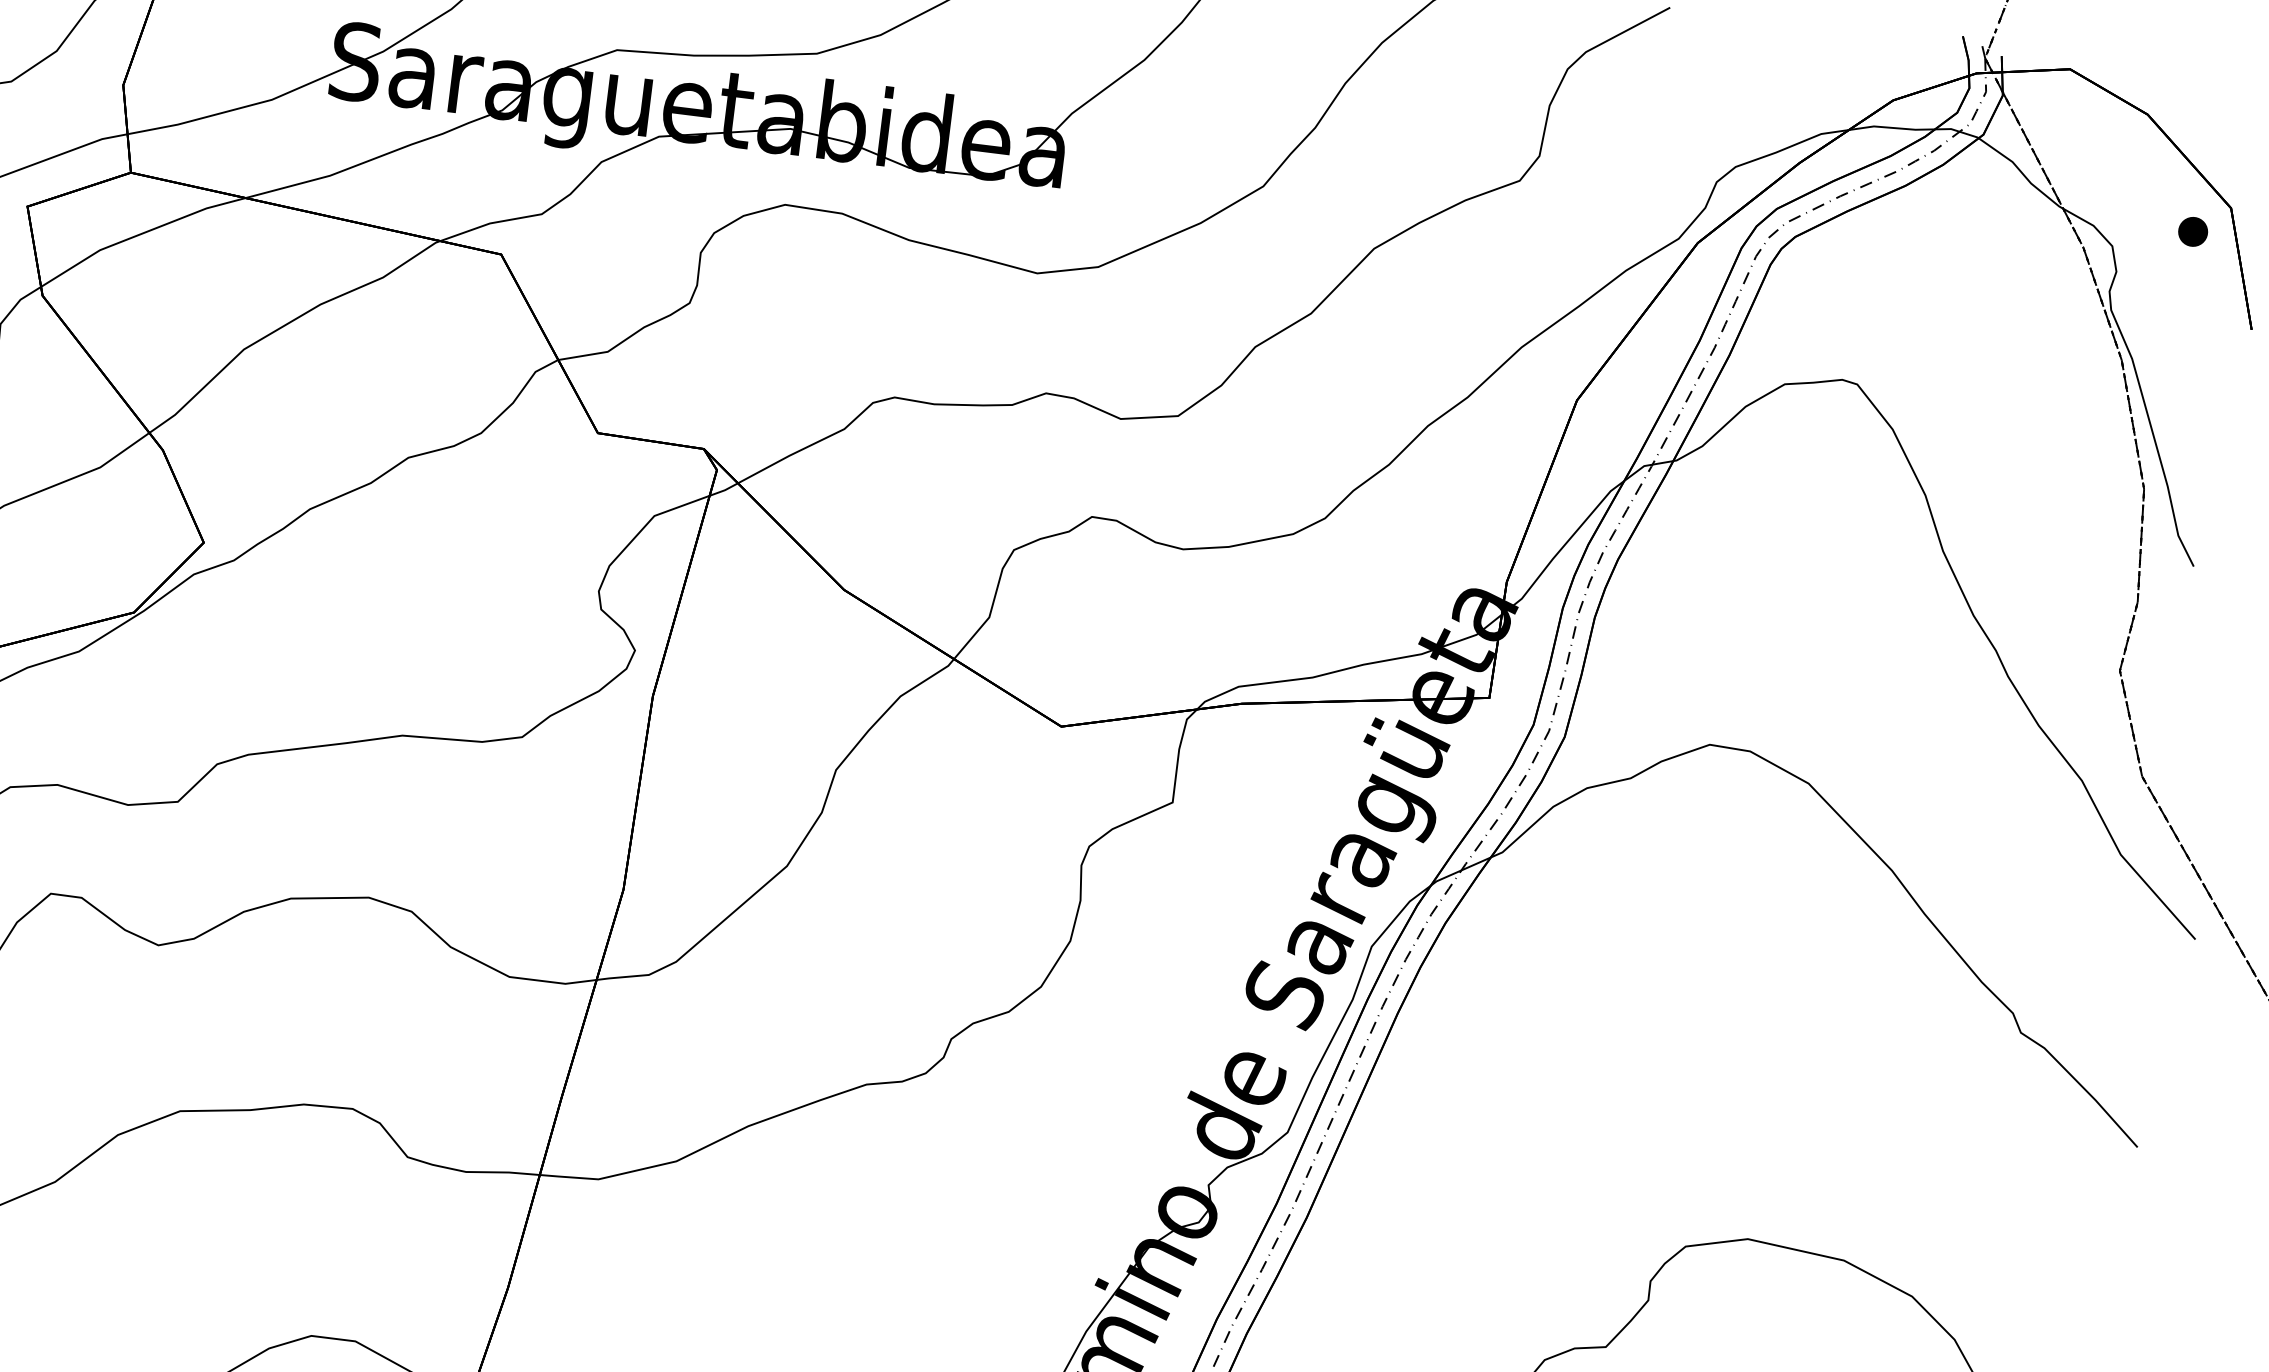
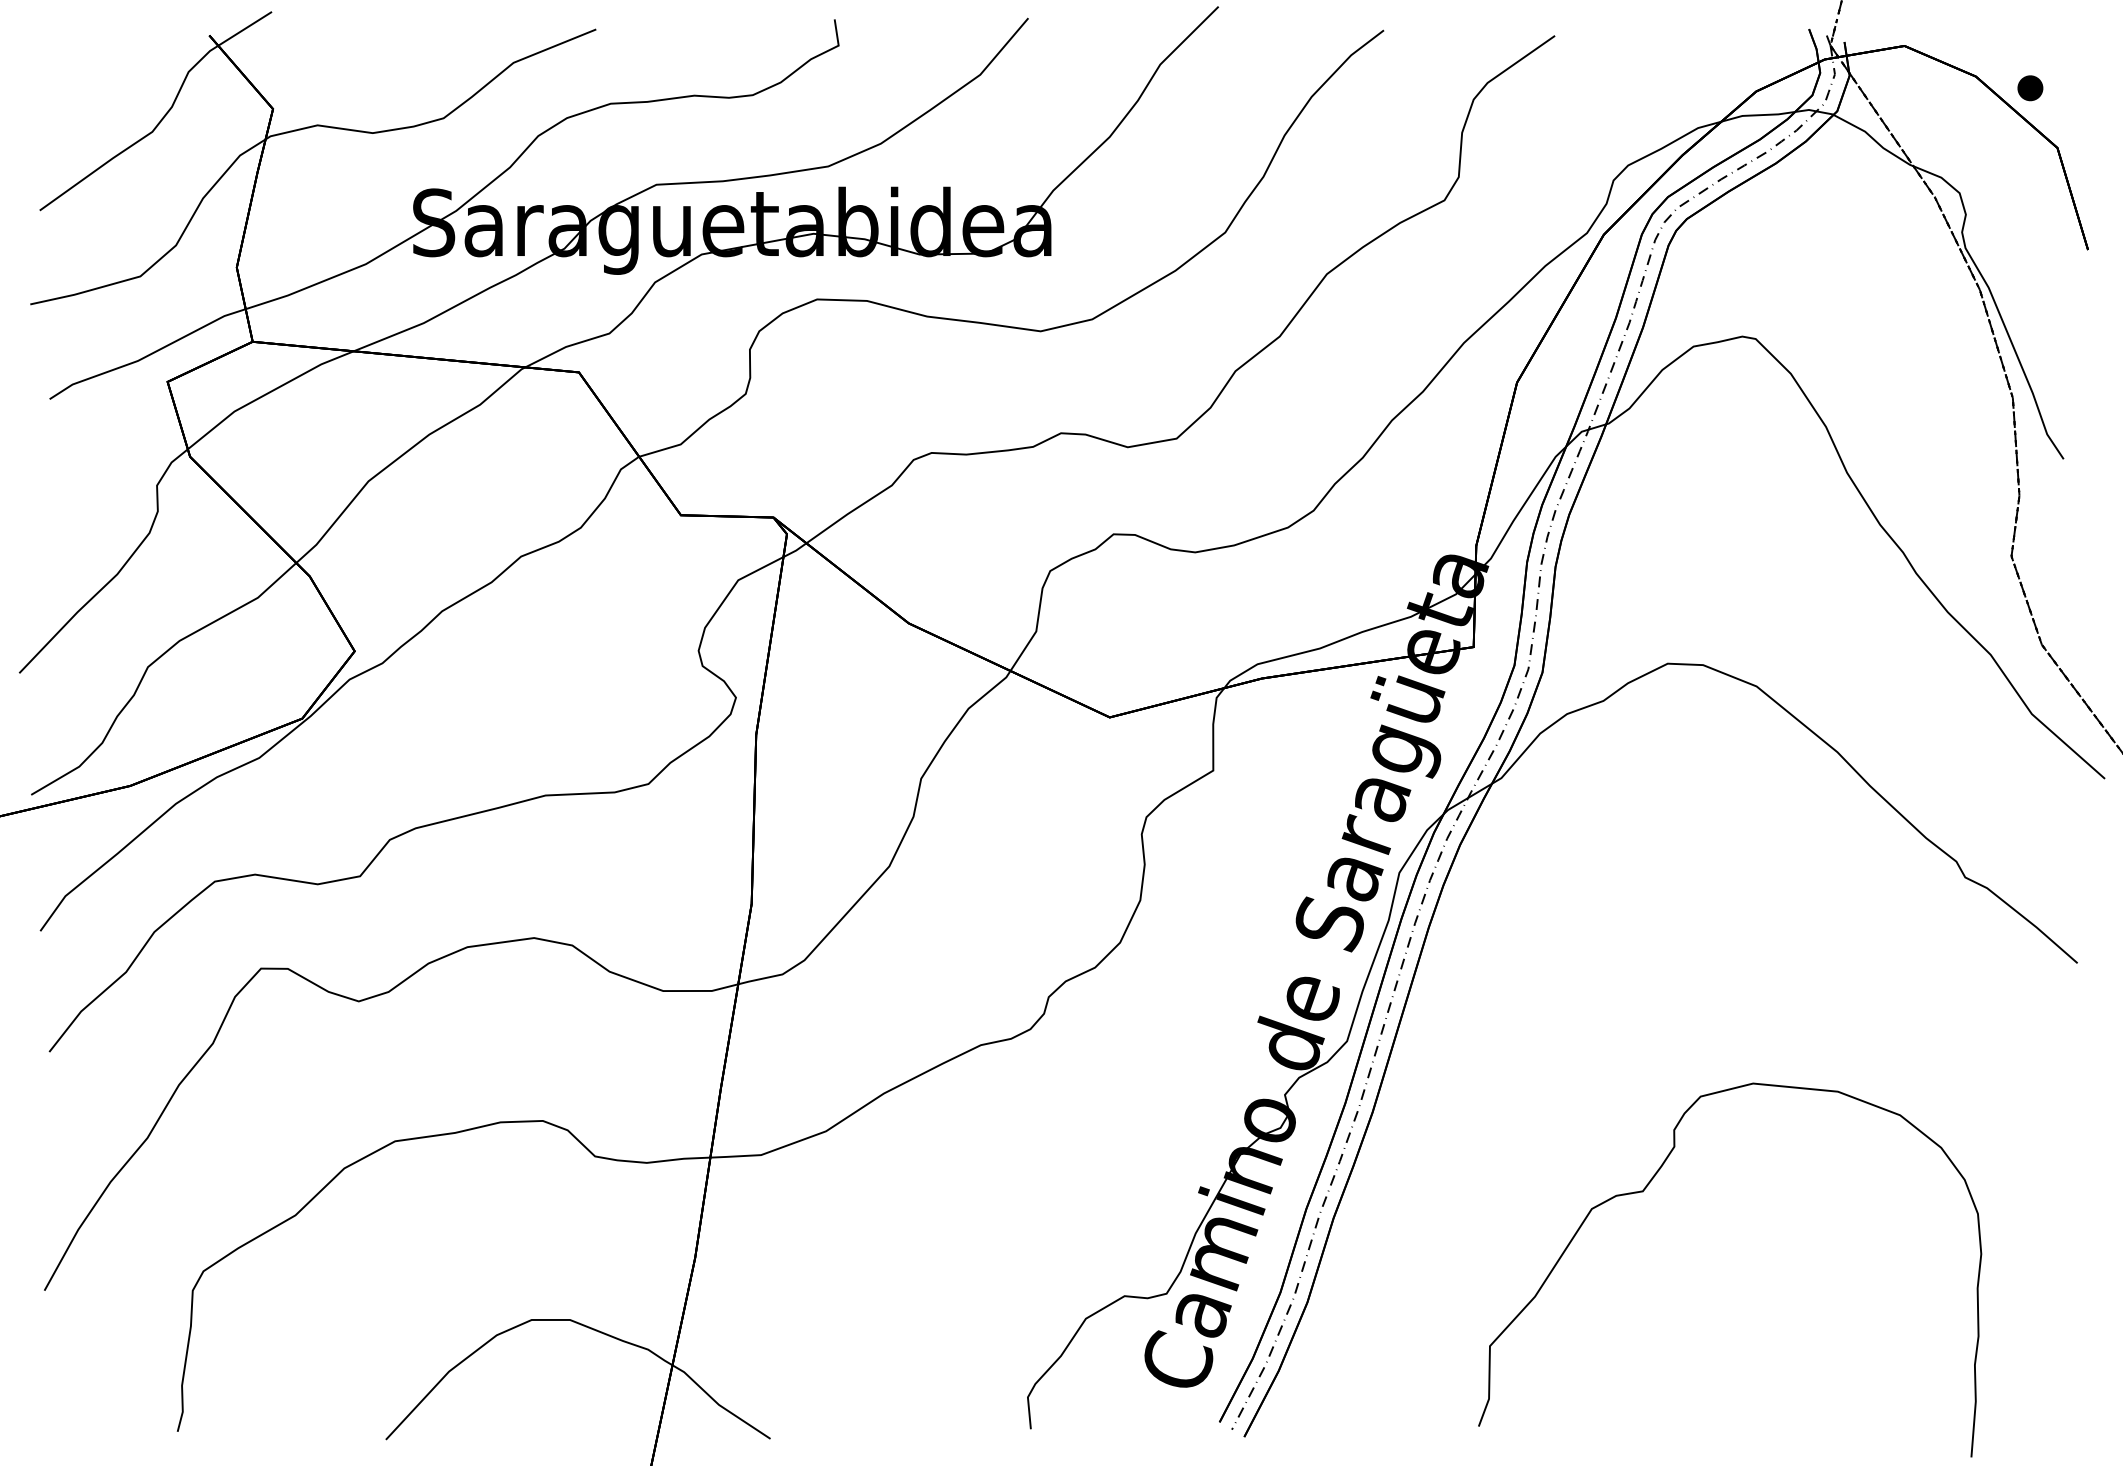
part: (2193, 232) -> (2030, 88), moved

